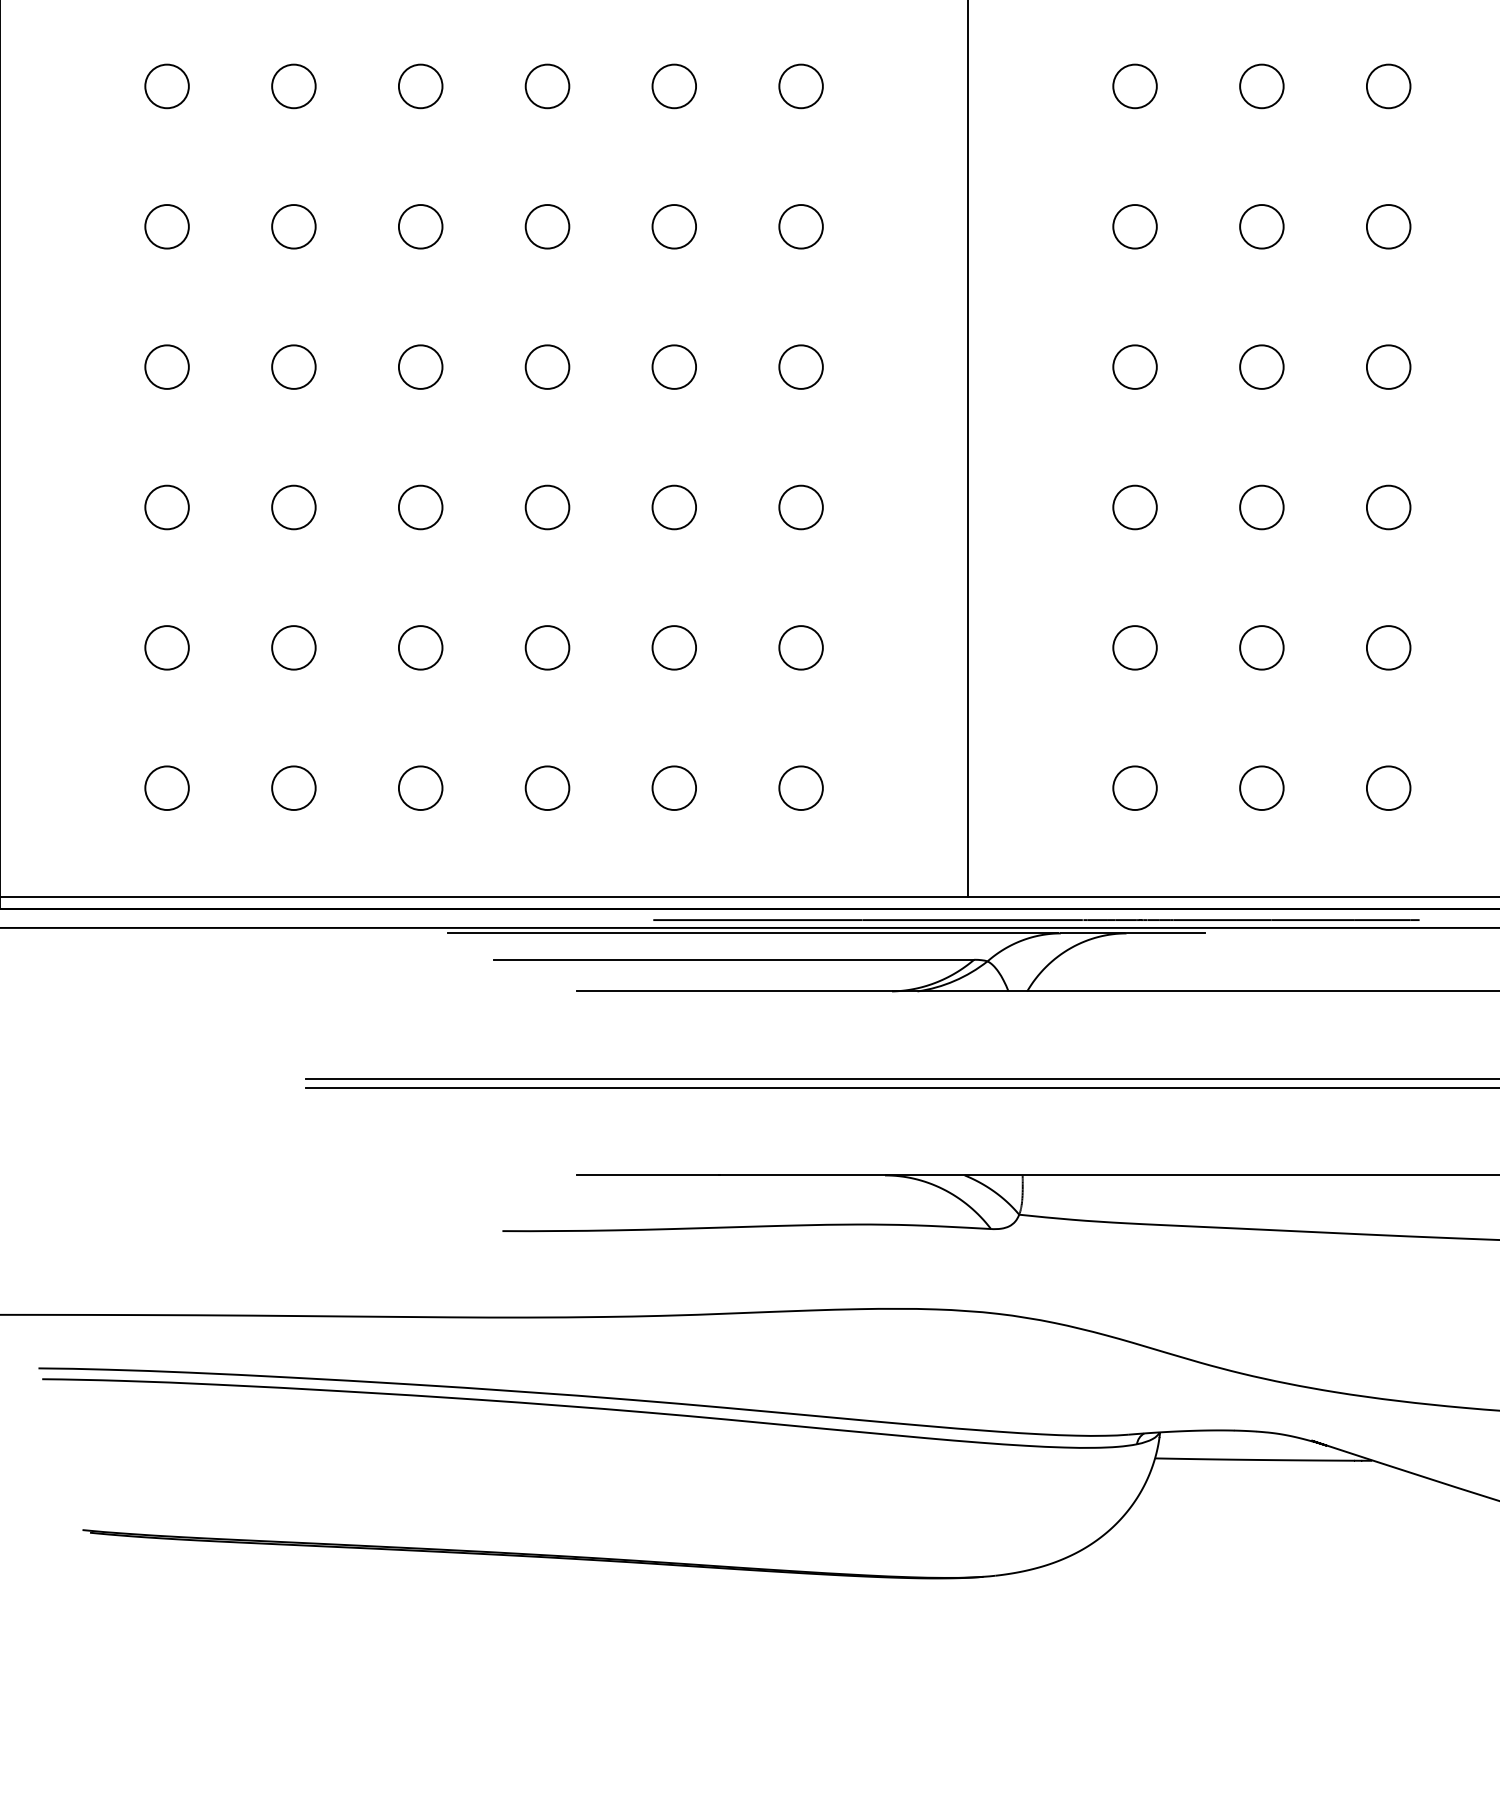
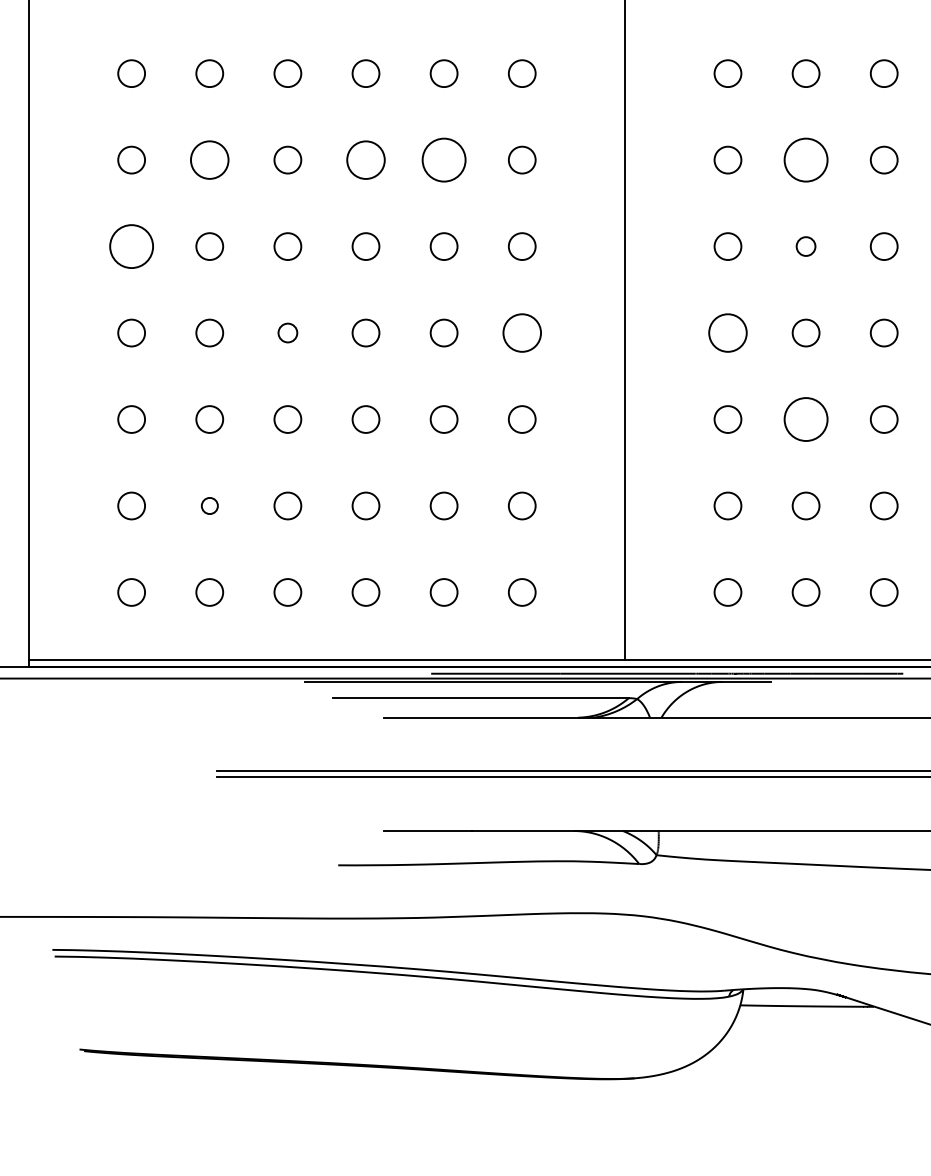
circle: (293, 85) -> (209, 159), size x1.4
circle: (546, 85) -> (365, 159), size x1.4
circle: (673, 85) -> (443, 159), size x1.6
circle: (1260, 85) -> (805, 159), size x1.6
circle: (166, 226) -> (131, 246), size x1.6
circle: (1260, 226) -> (805, 246), size x0.7
circle: (420, 366) -> (287, 332), size x0.7
circle: (799, 366) -> (521, 332), size x1.4
circle: (1134, 366) -> (727, 332), size x1.4
circle: (1260, 507) -> (805, 419), size x1.6
circle: (293, 647) -> (209, 505), size x0.6

